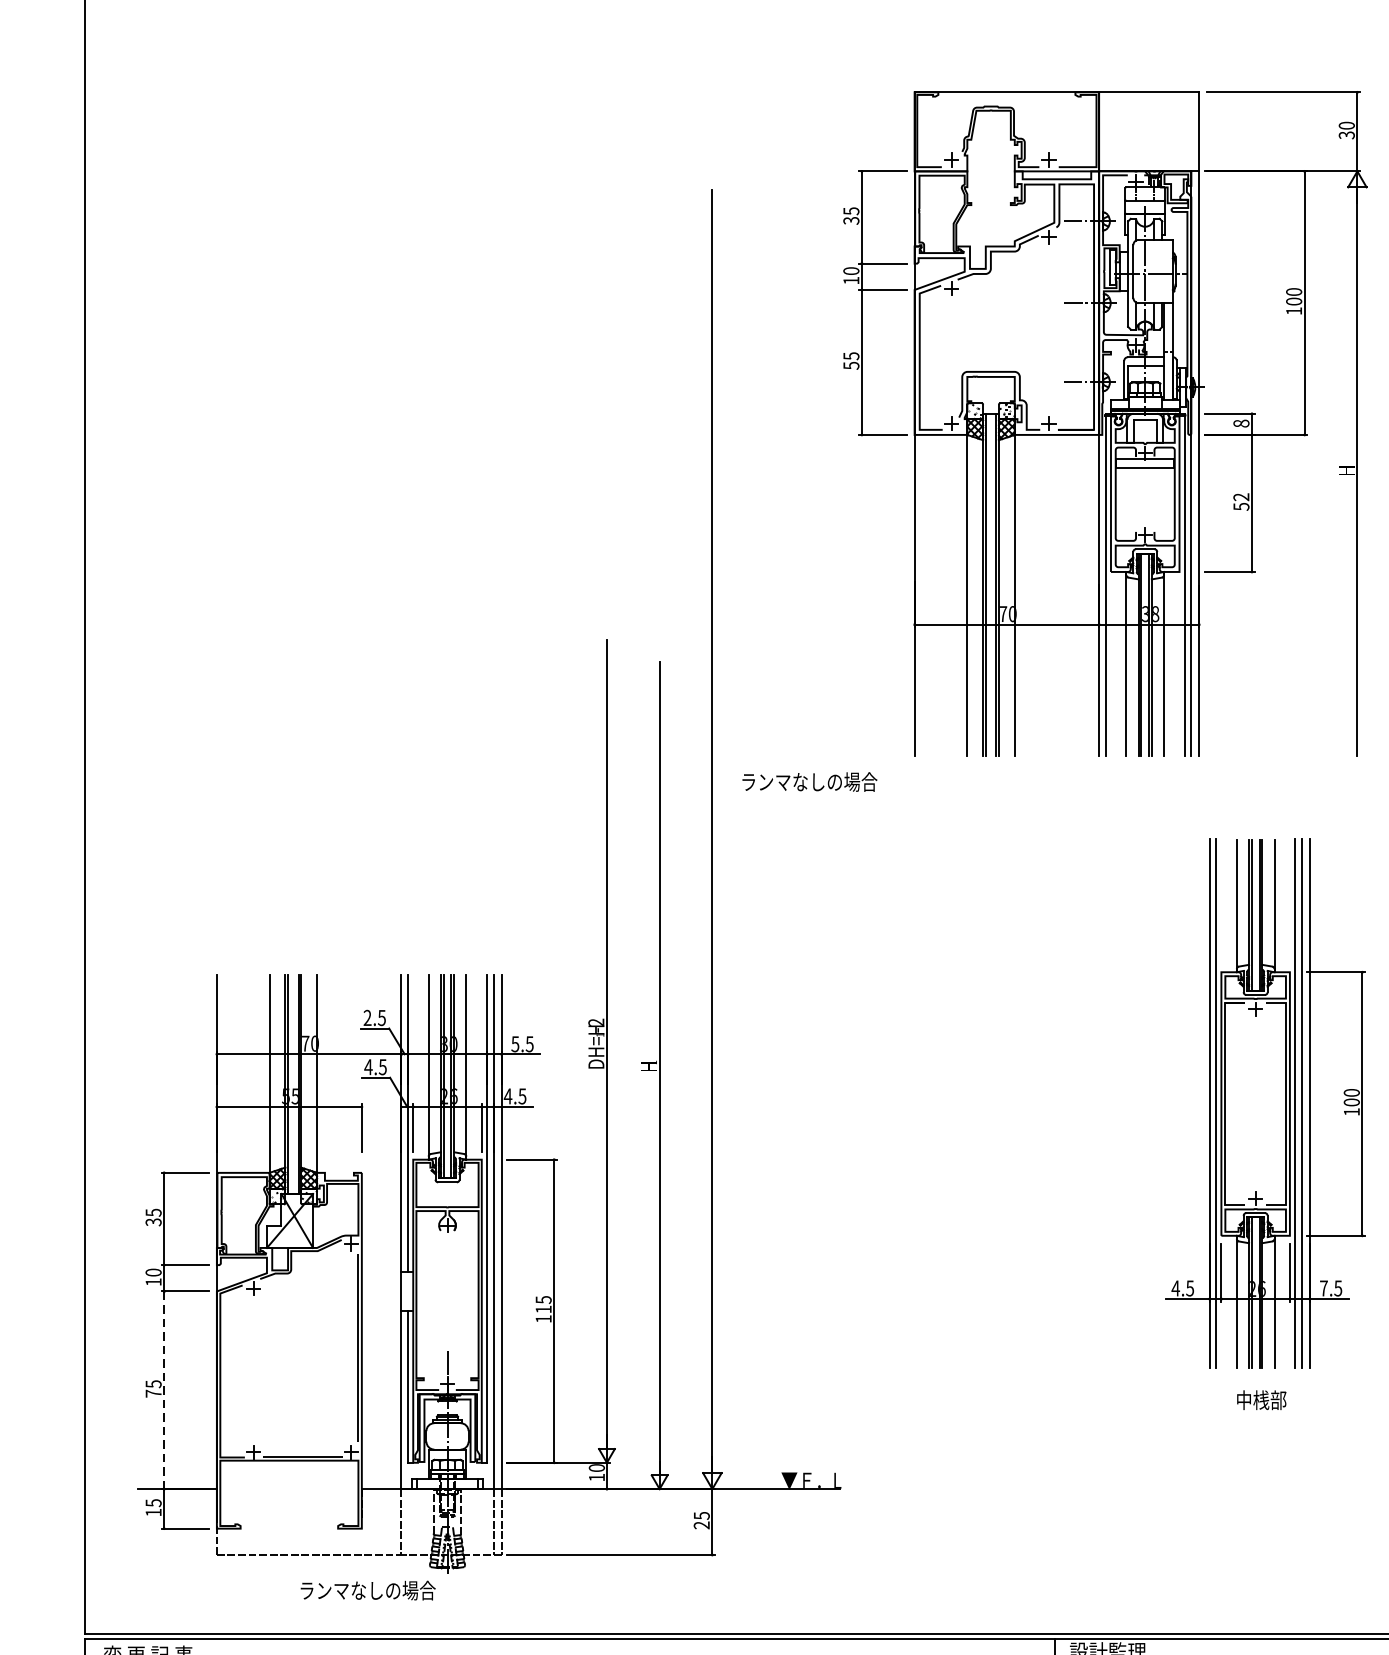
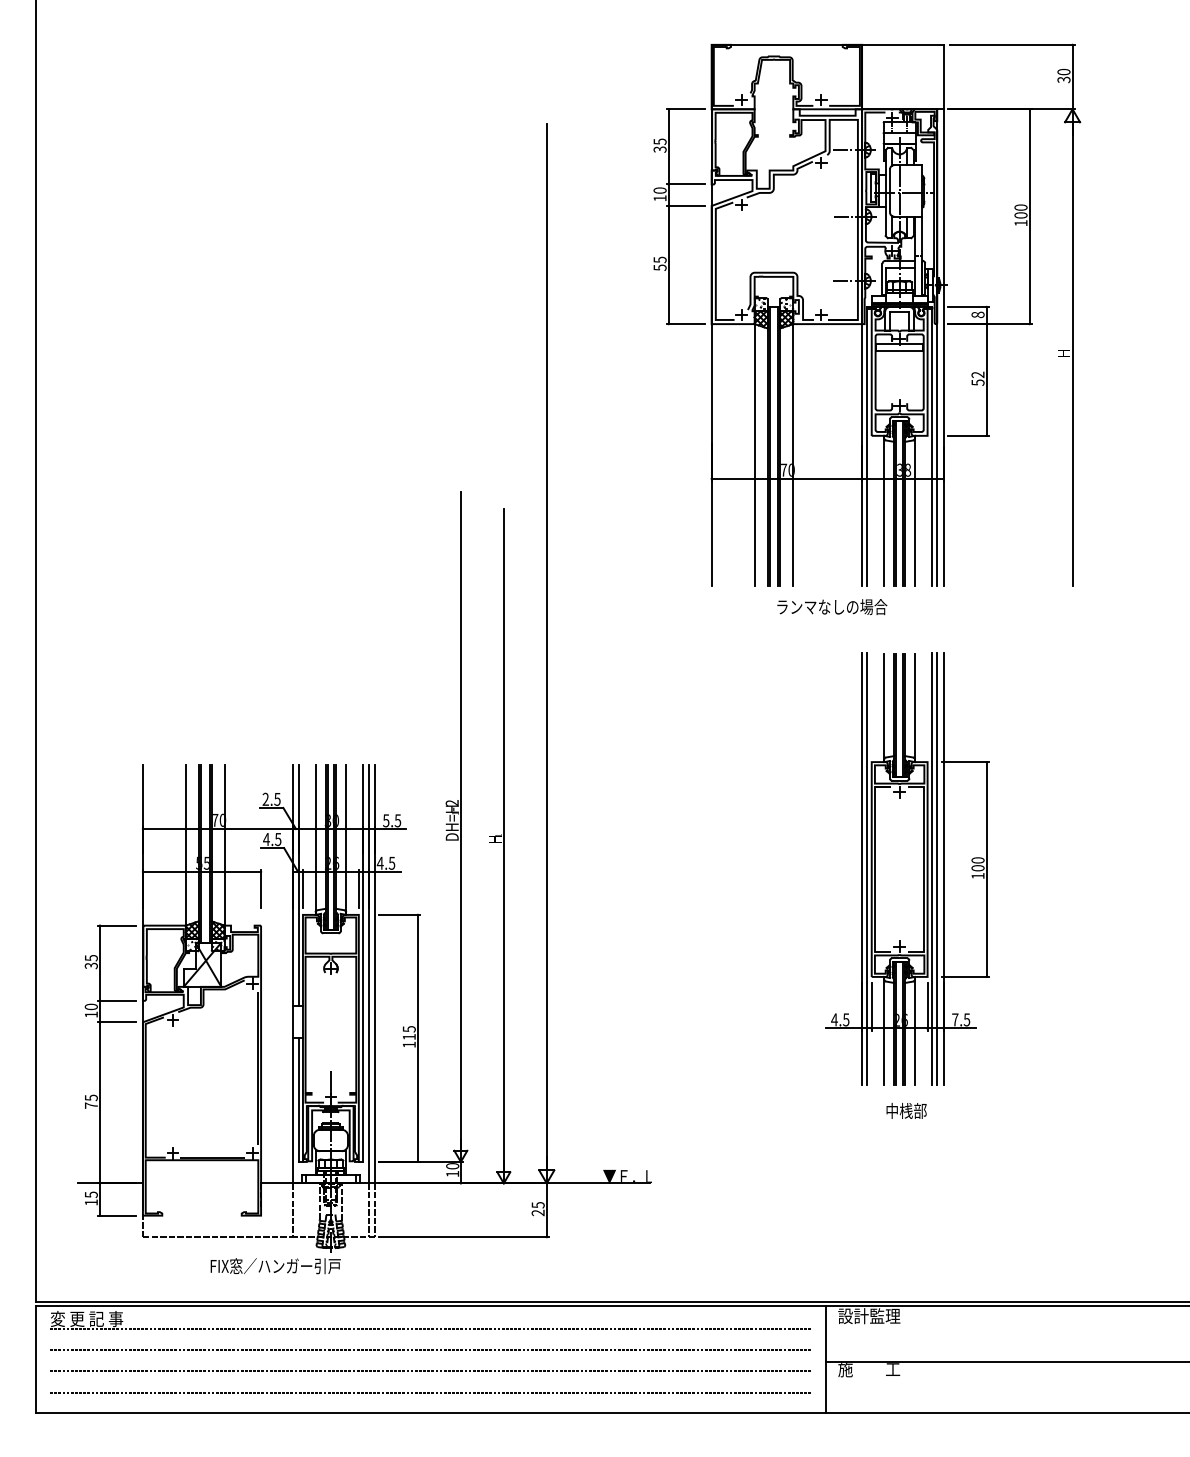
text: (810, 782) -> (832, 607), moved
part: (1265, 1102) -> (907, 868), moved
line: (163, 1389) -> (99, 1102), dashed -> solid
text: (1261, 1399) -> (906, 1110), moved
text: (379, 1591) -> (275, 1266), ランマなしの場合 -> FIX窓／ハンガー引戸

